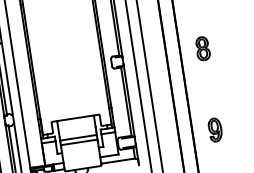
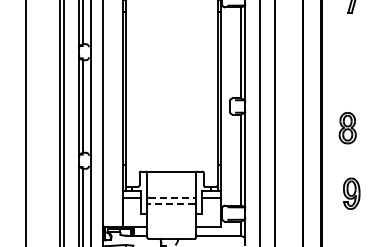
part: (202, 48) -> (347, 128), moved
part: (215, 129) -> (351, 193), moved
line: (78, 137) -> (171, 197), solid -> dashed
line: (79, 142) -> (171, 203), solid -> dashed

